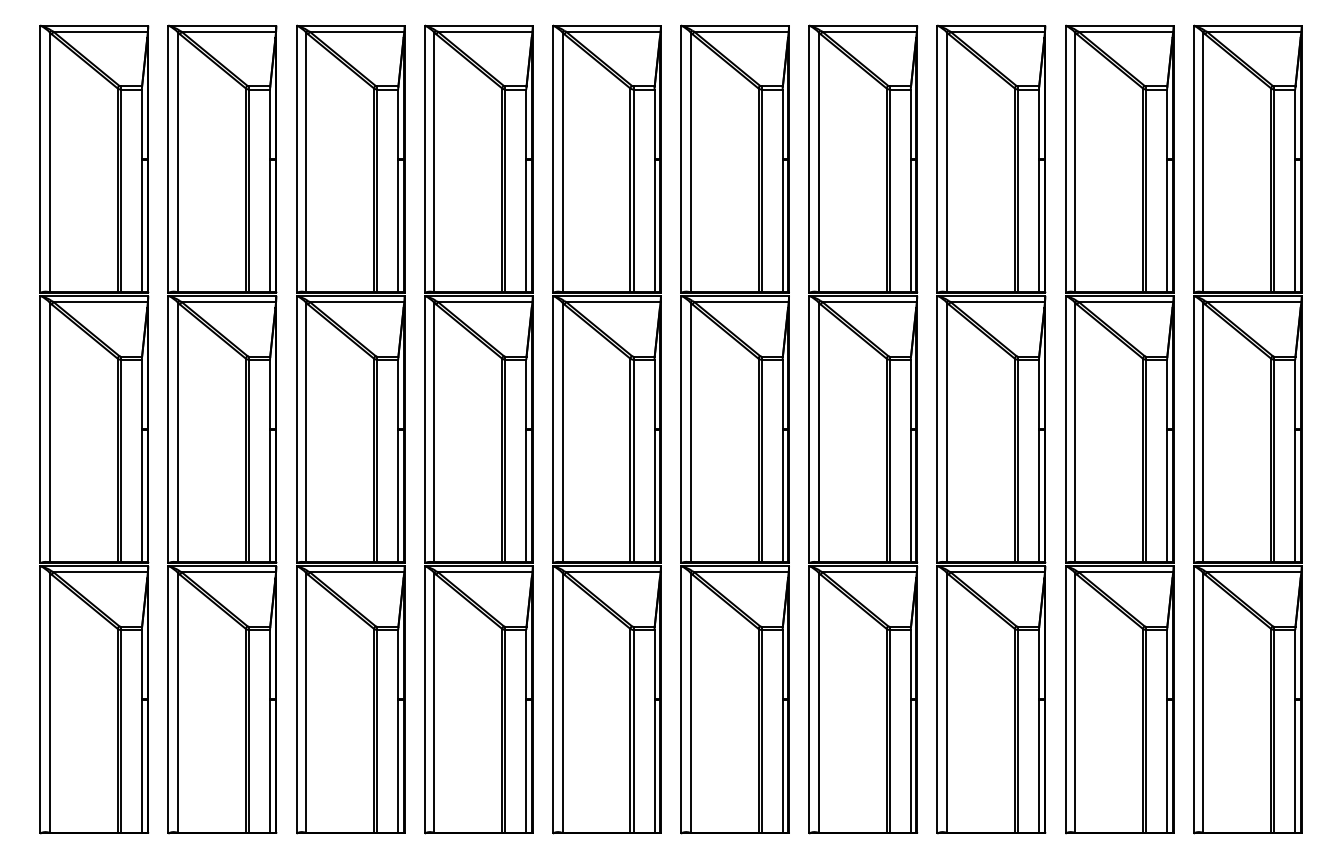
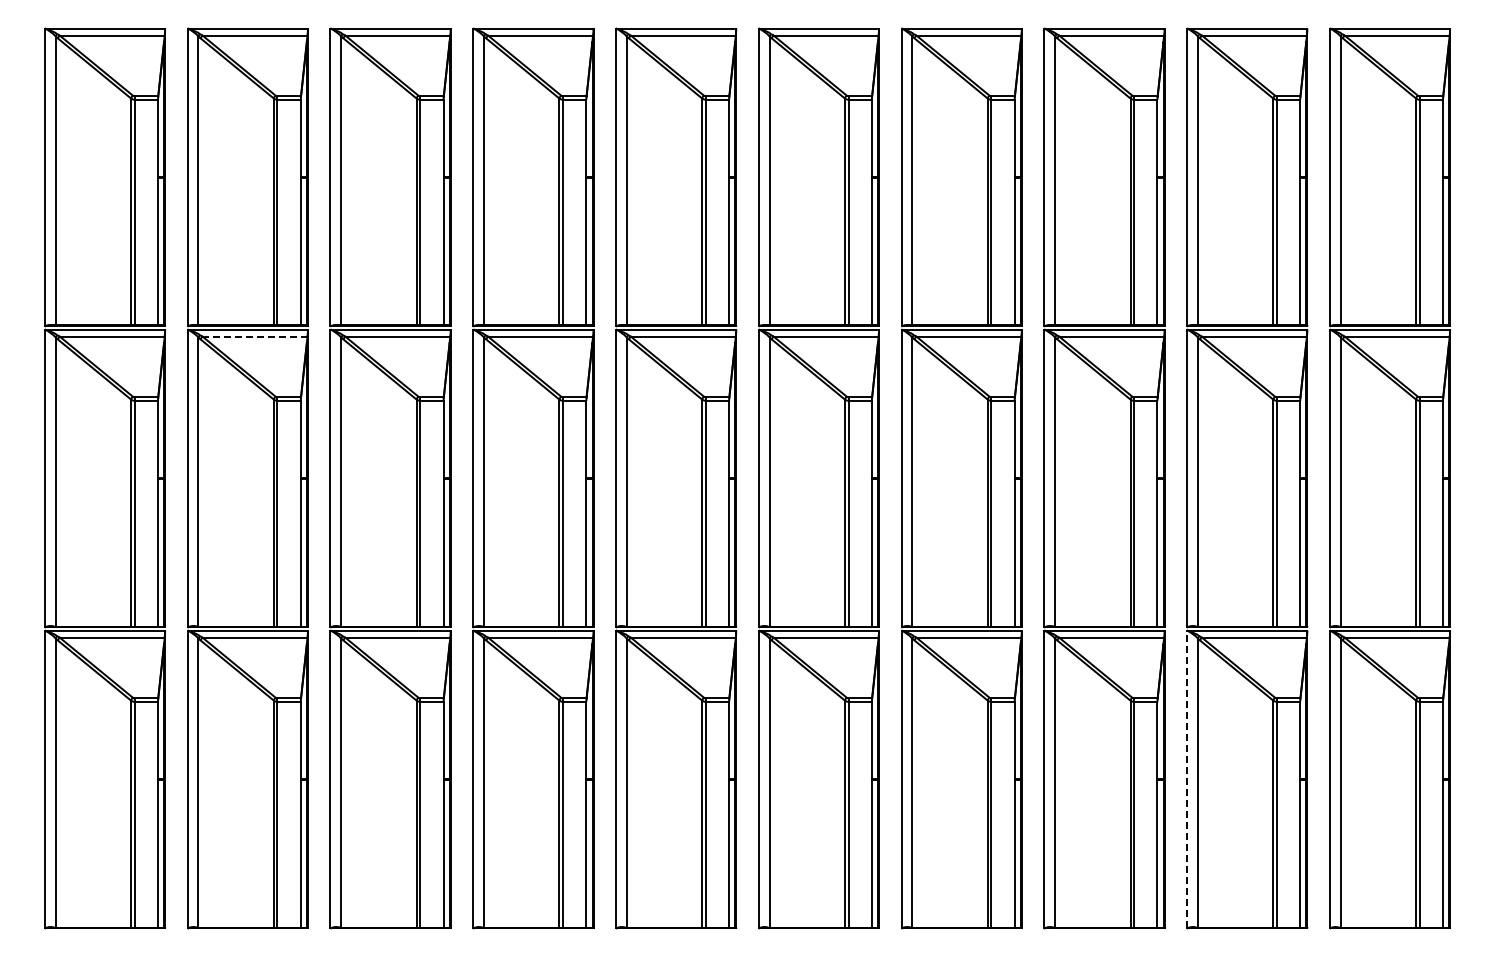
line: (228, 302) -> (254, 336), solid -> dashed
line: (1065, 699) -> (1187, 779), solid -> dashed

